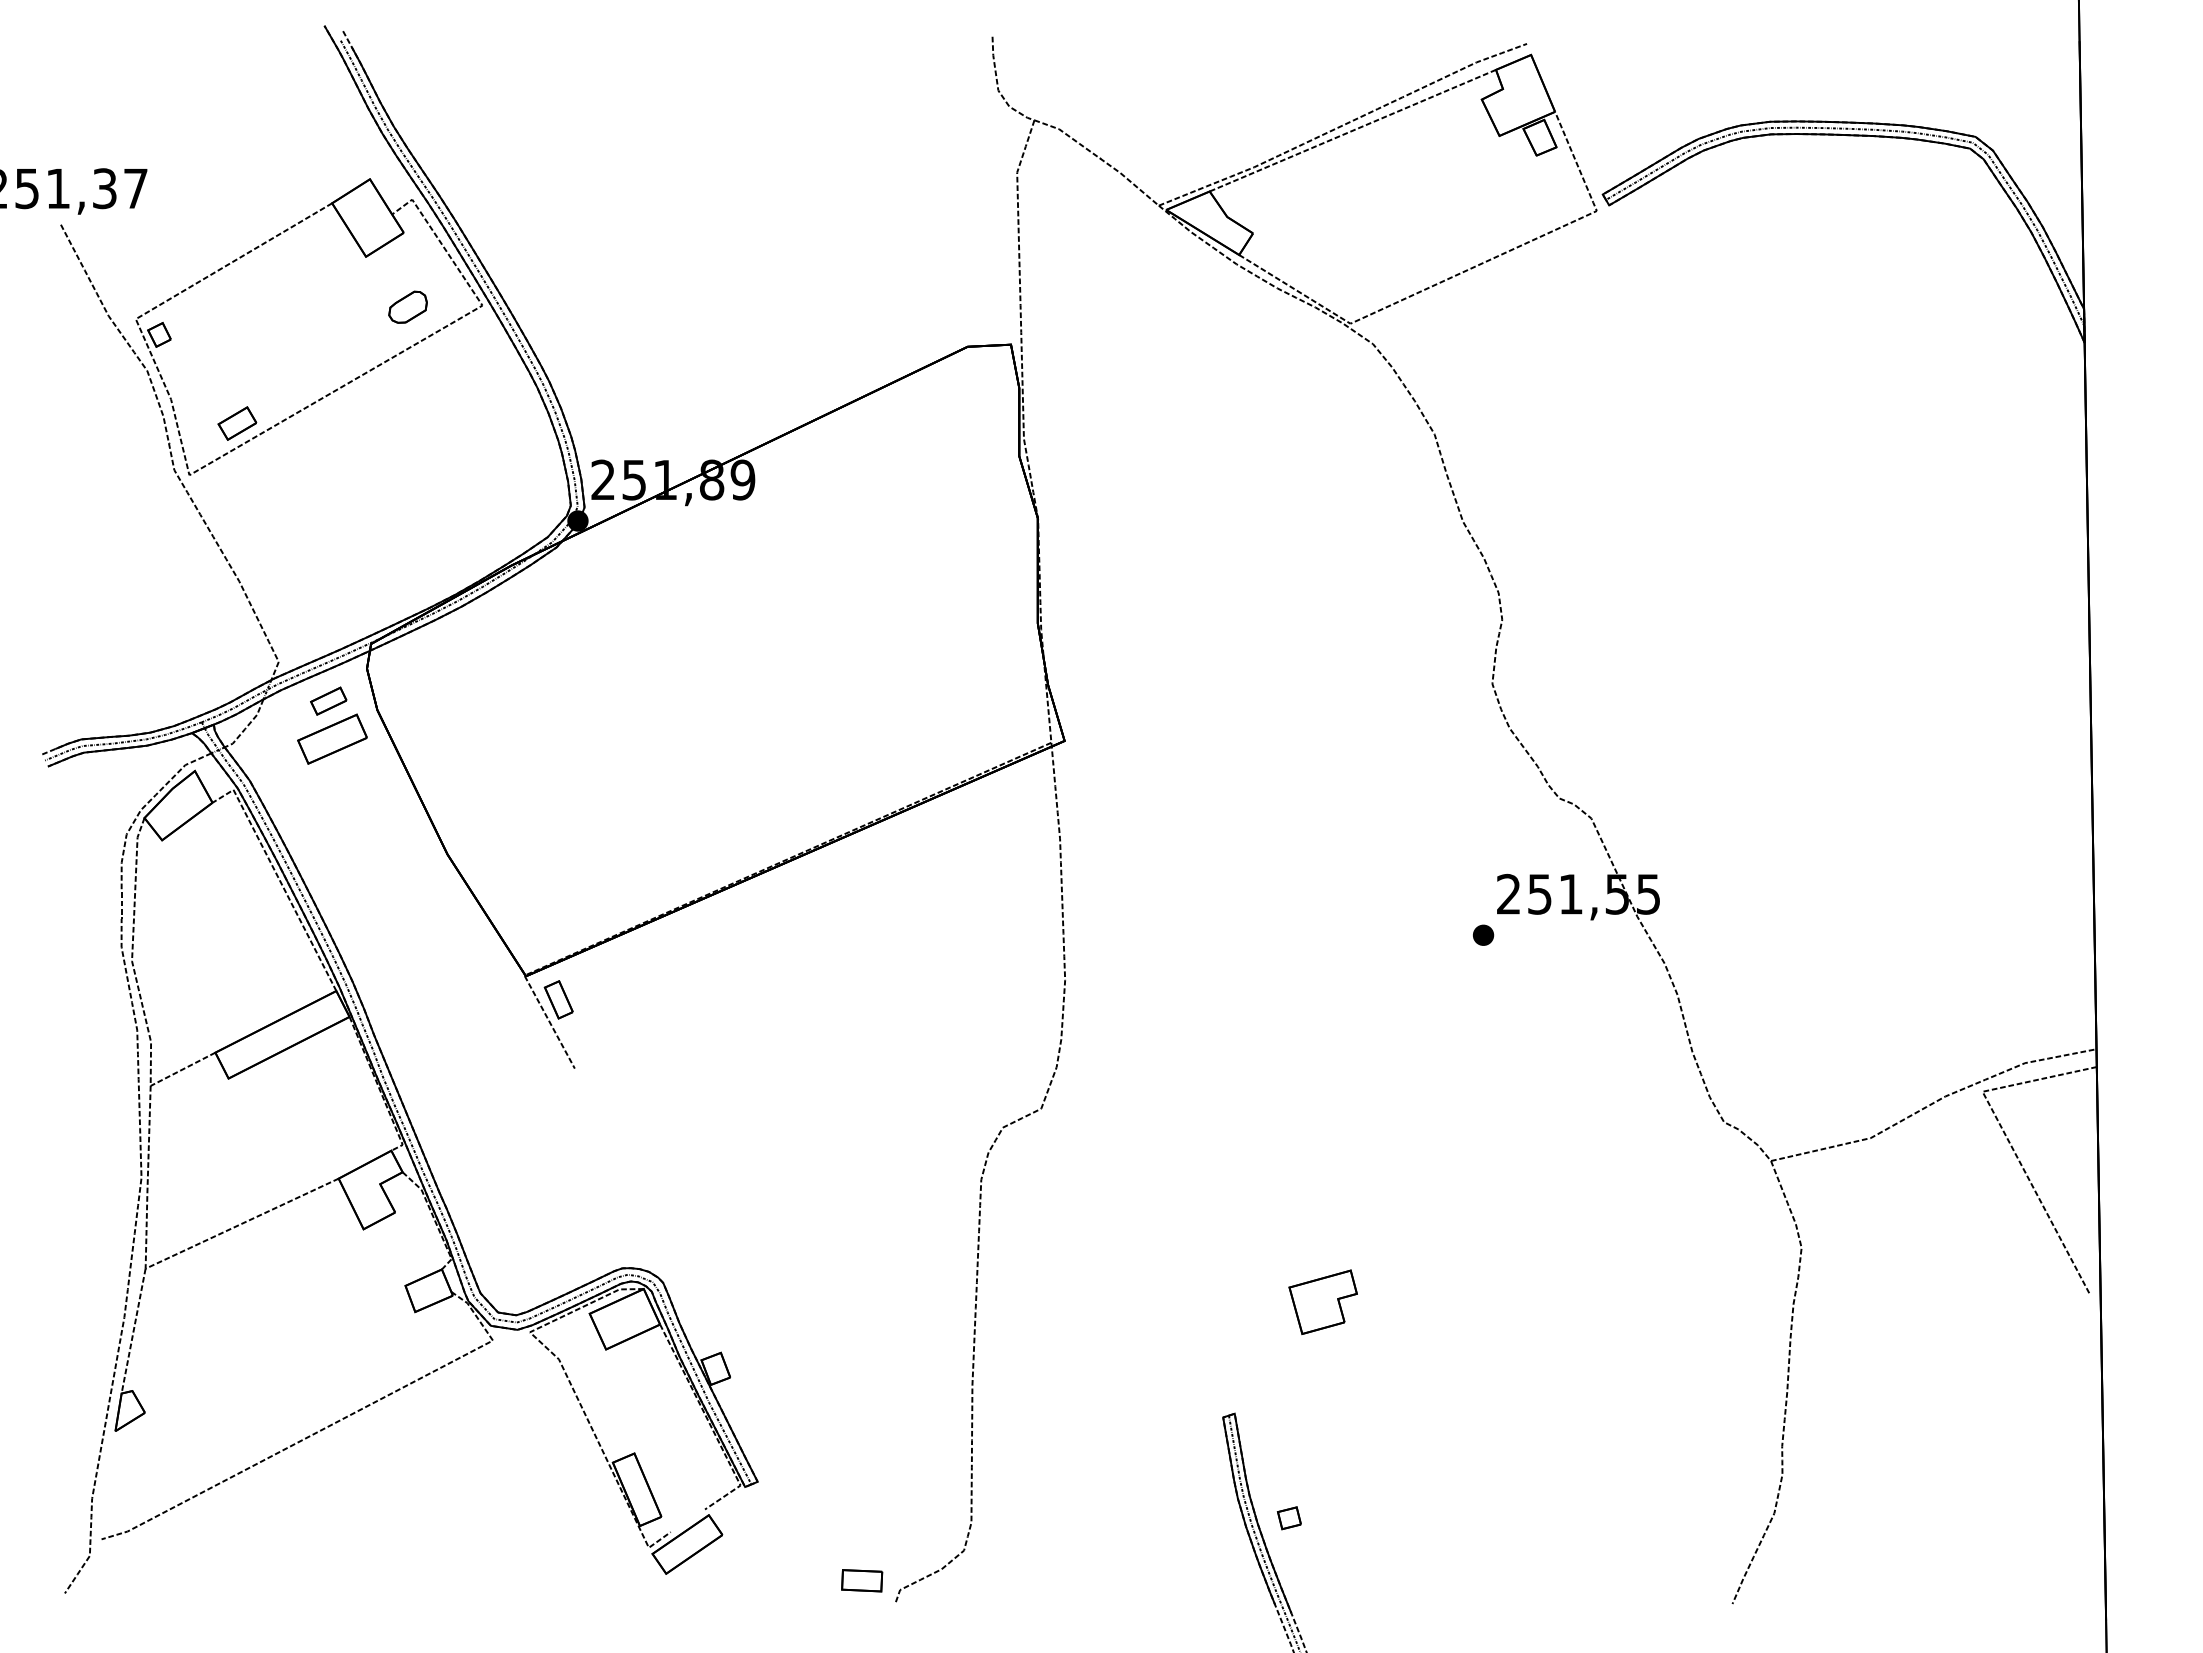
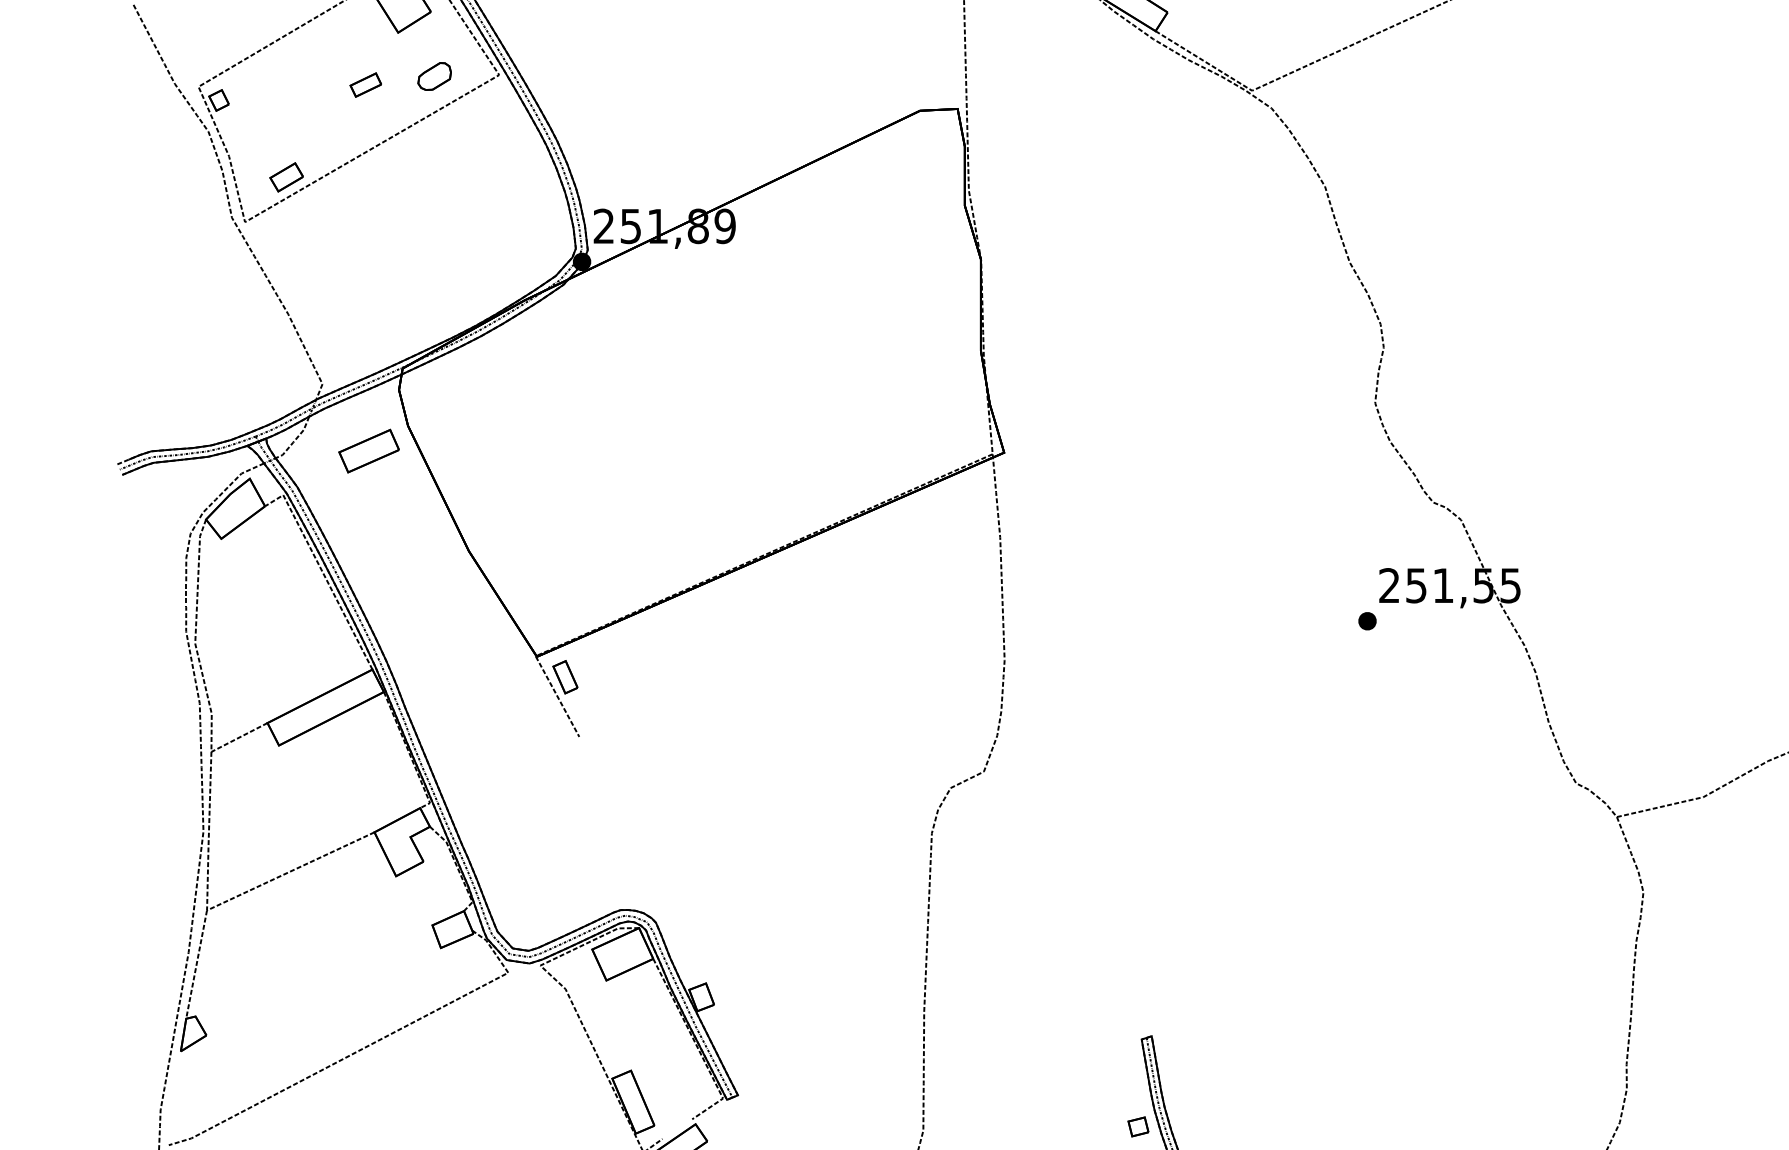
part: (328, 700) -> (365, 84), moved
part: (1322, 1301) -> (1227, 938), removed
part: (1288, 1518) -> (1137, 1127), moved

